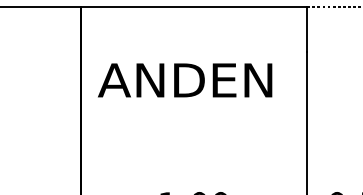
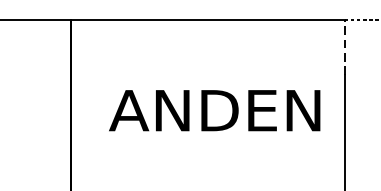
line: (307, 29) -> (344, 47), solid -> dashed
text: (185, 80) -> (215, 110), moved

